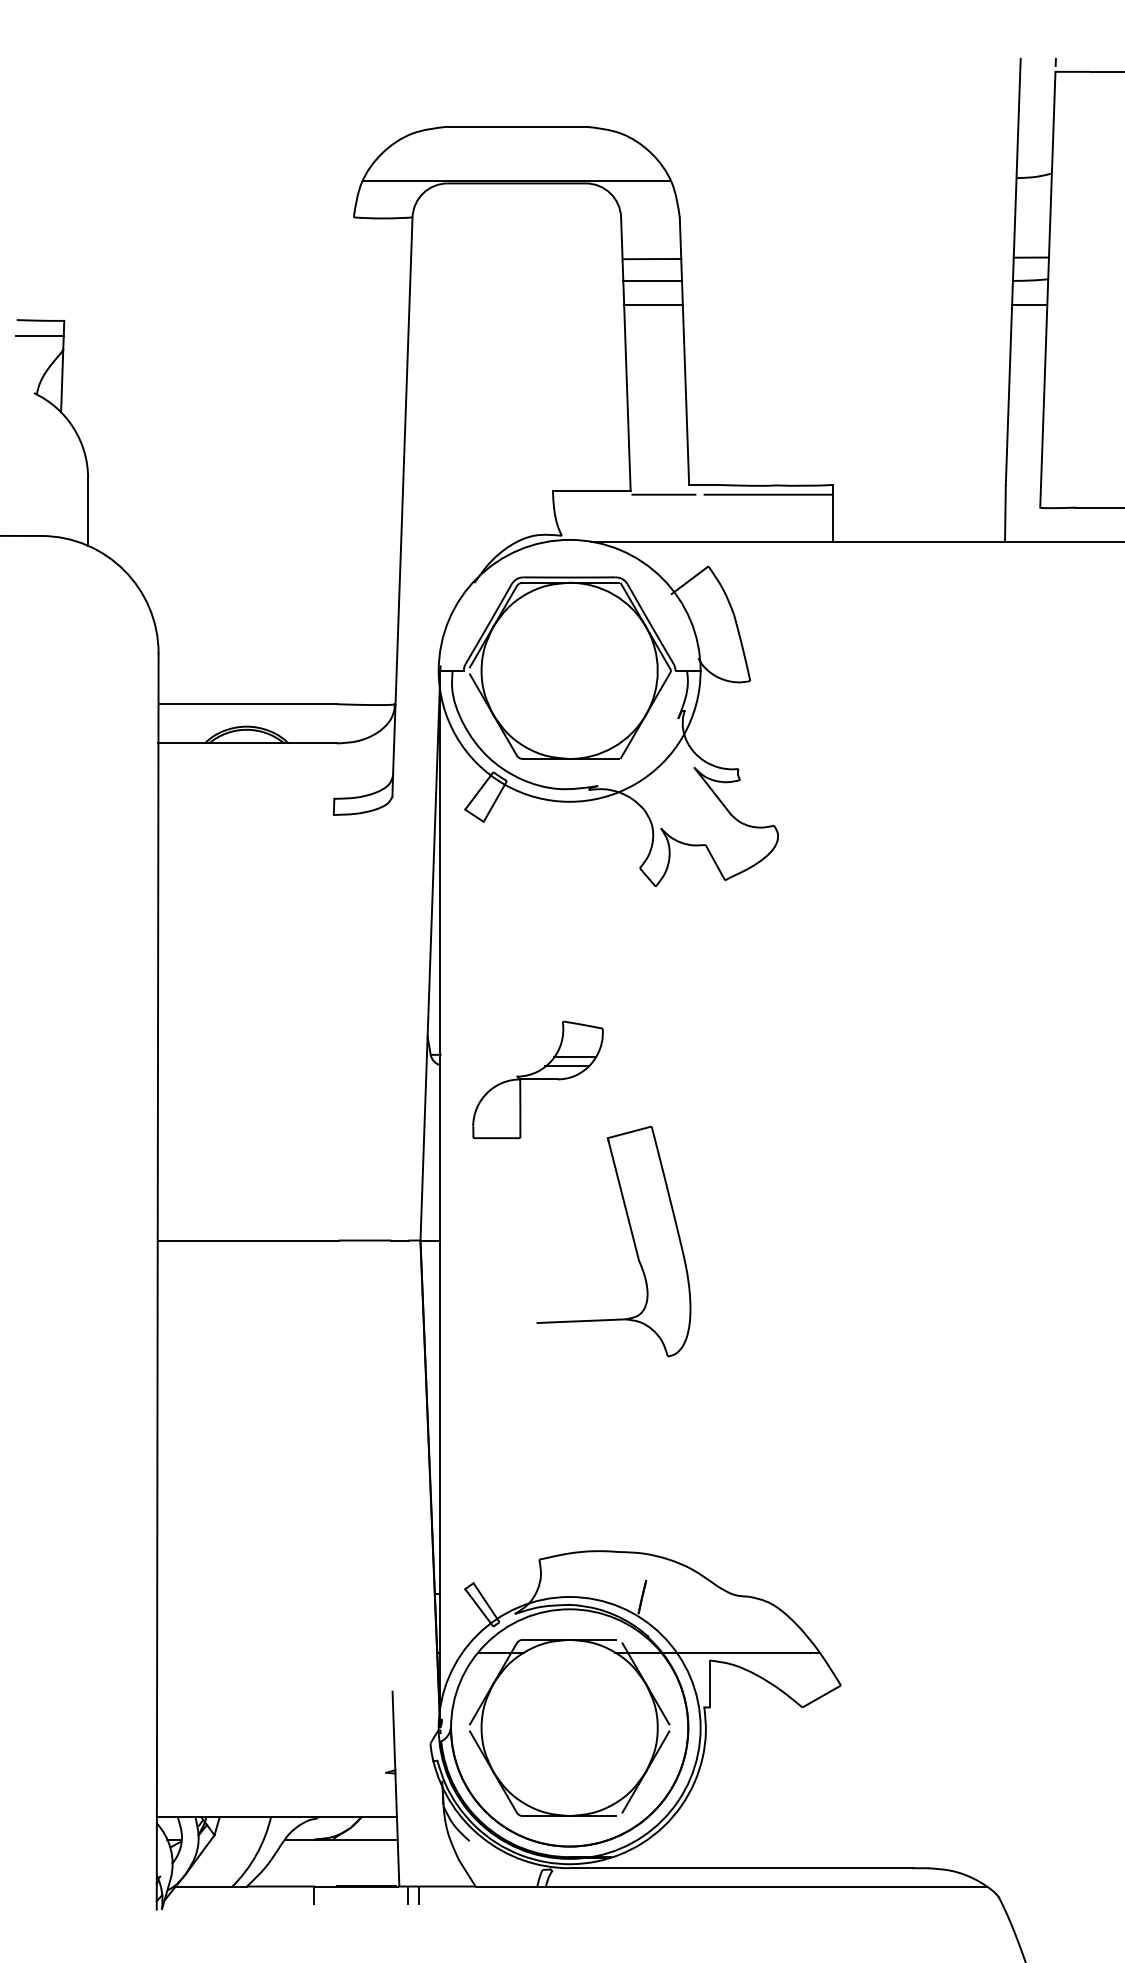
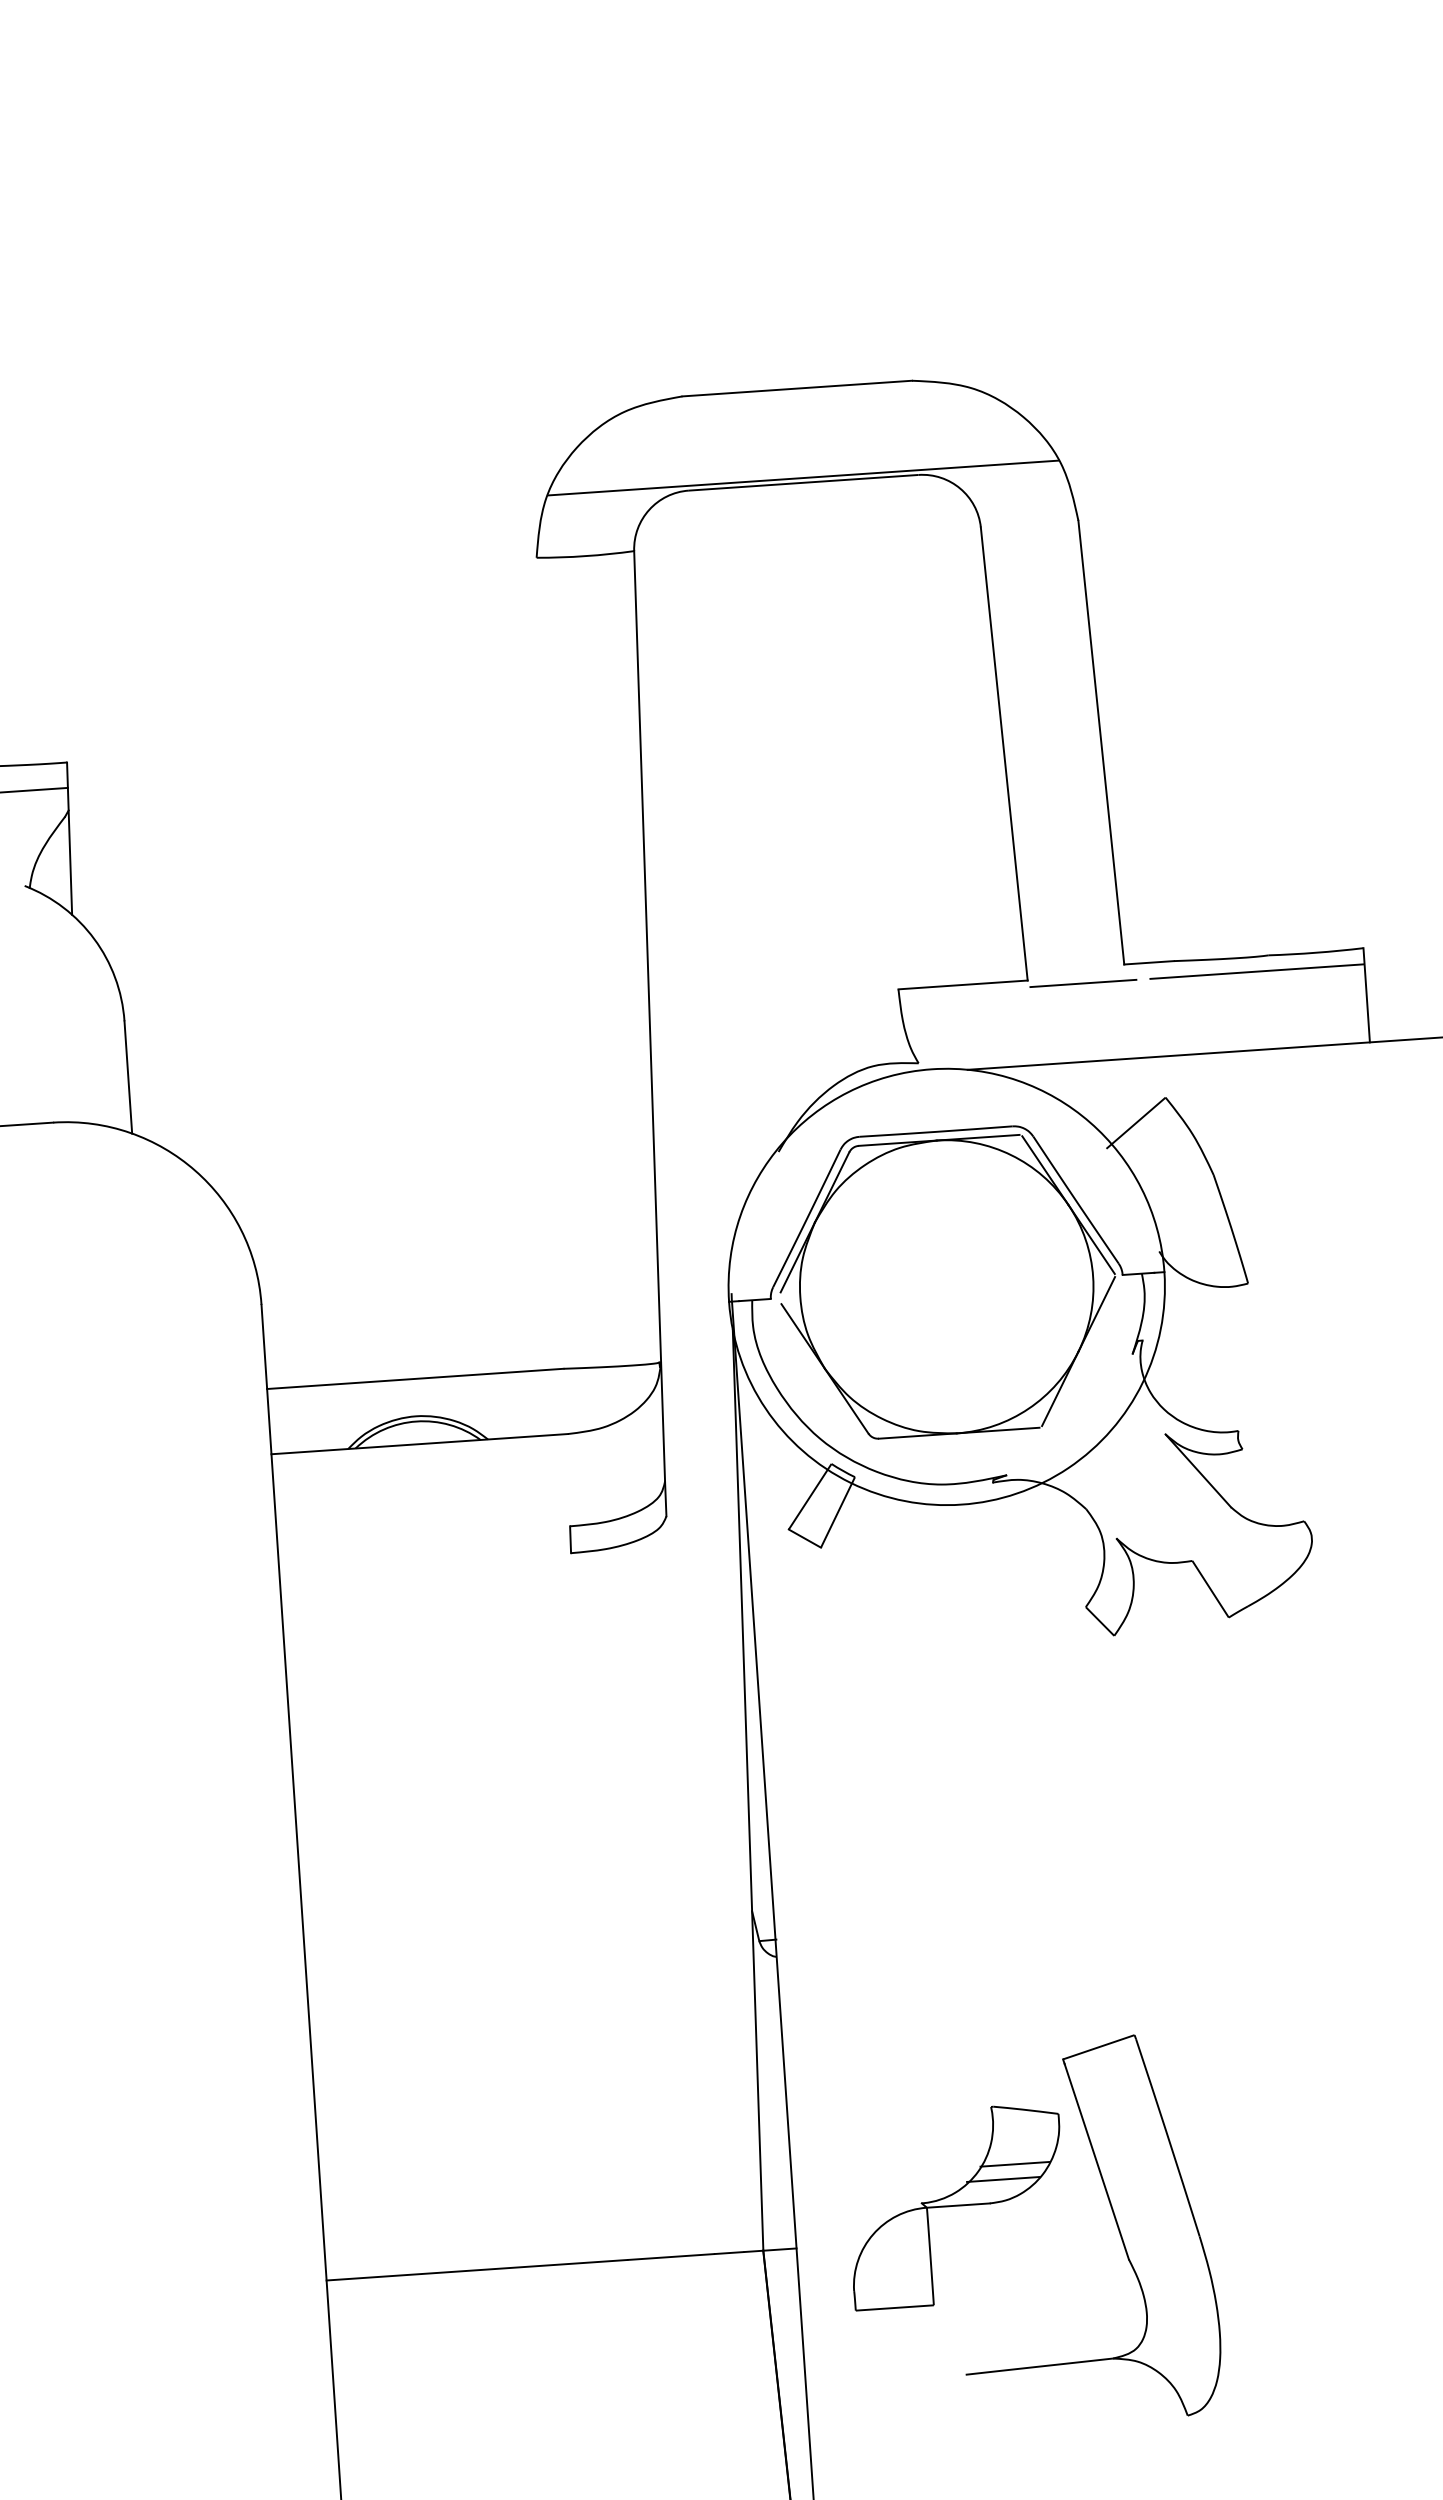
line: (651, 258) -> (1036, 592), removed
line: (652, 281) -> (1040, 630), removed
line: (653, 305) -> (1044, 670), removed
part: (537, 1079) -> (955, 2205), moved

